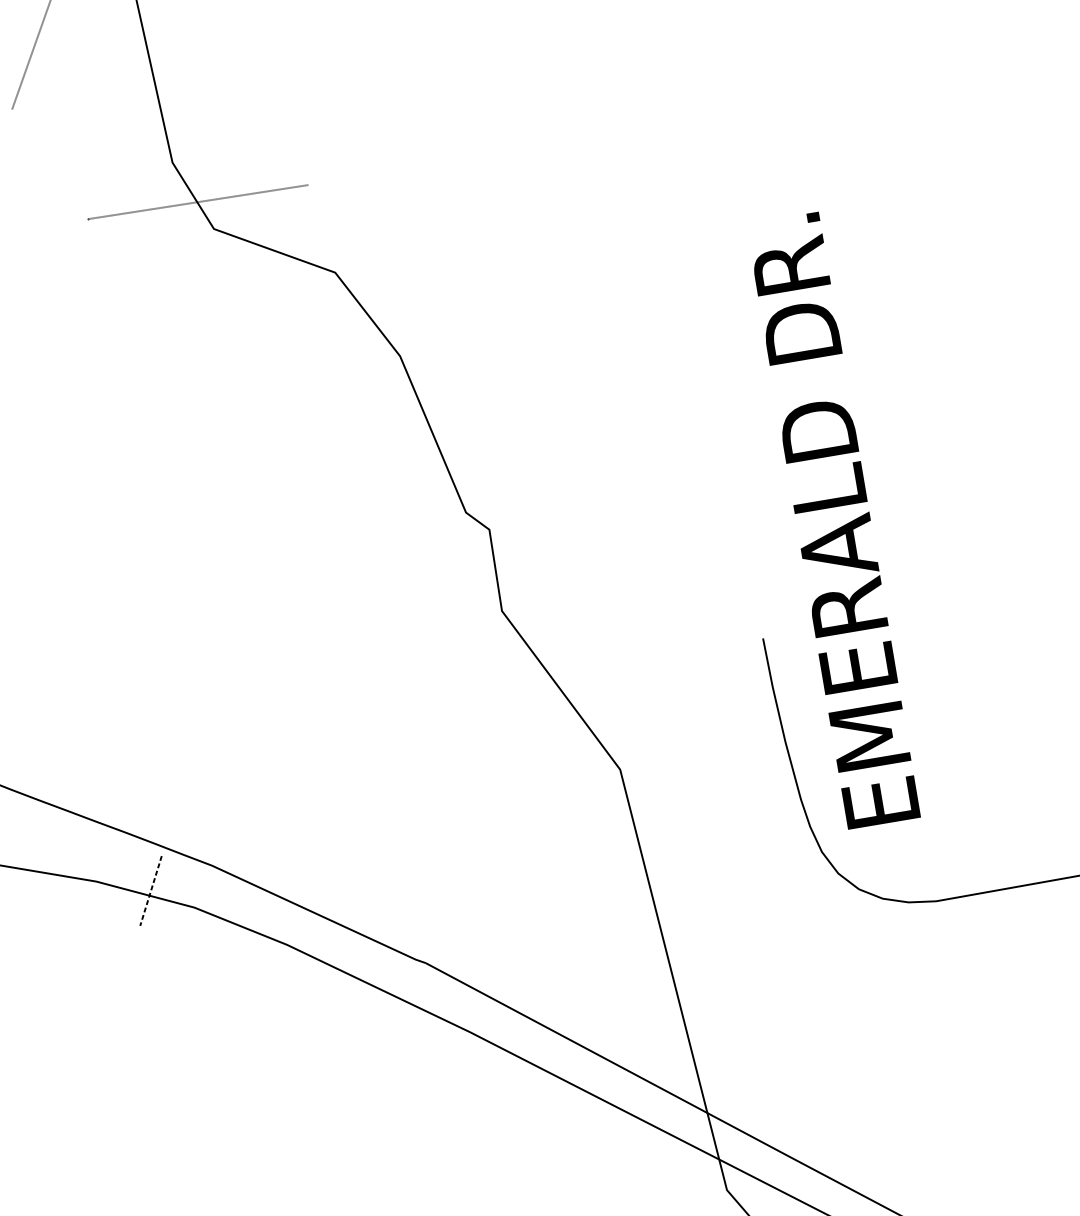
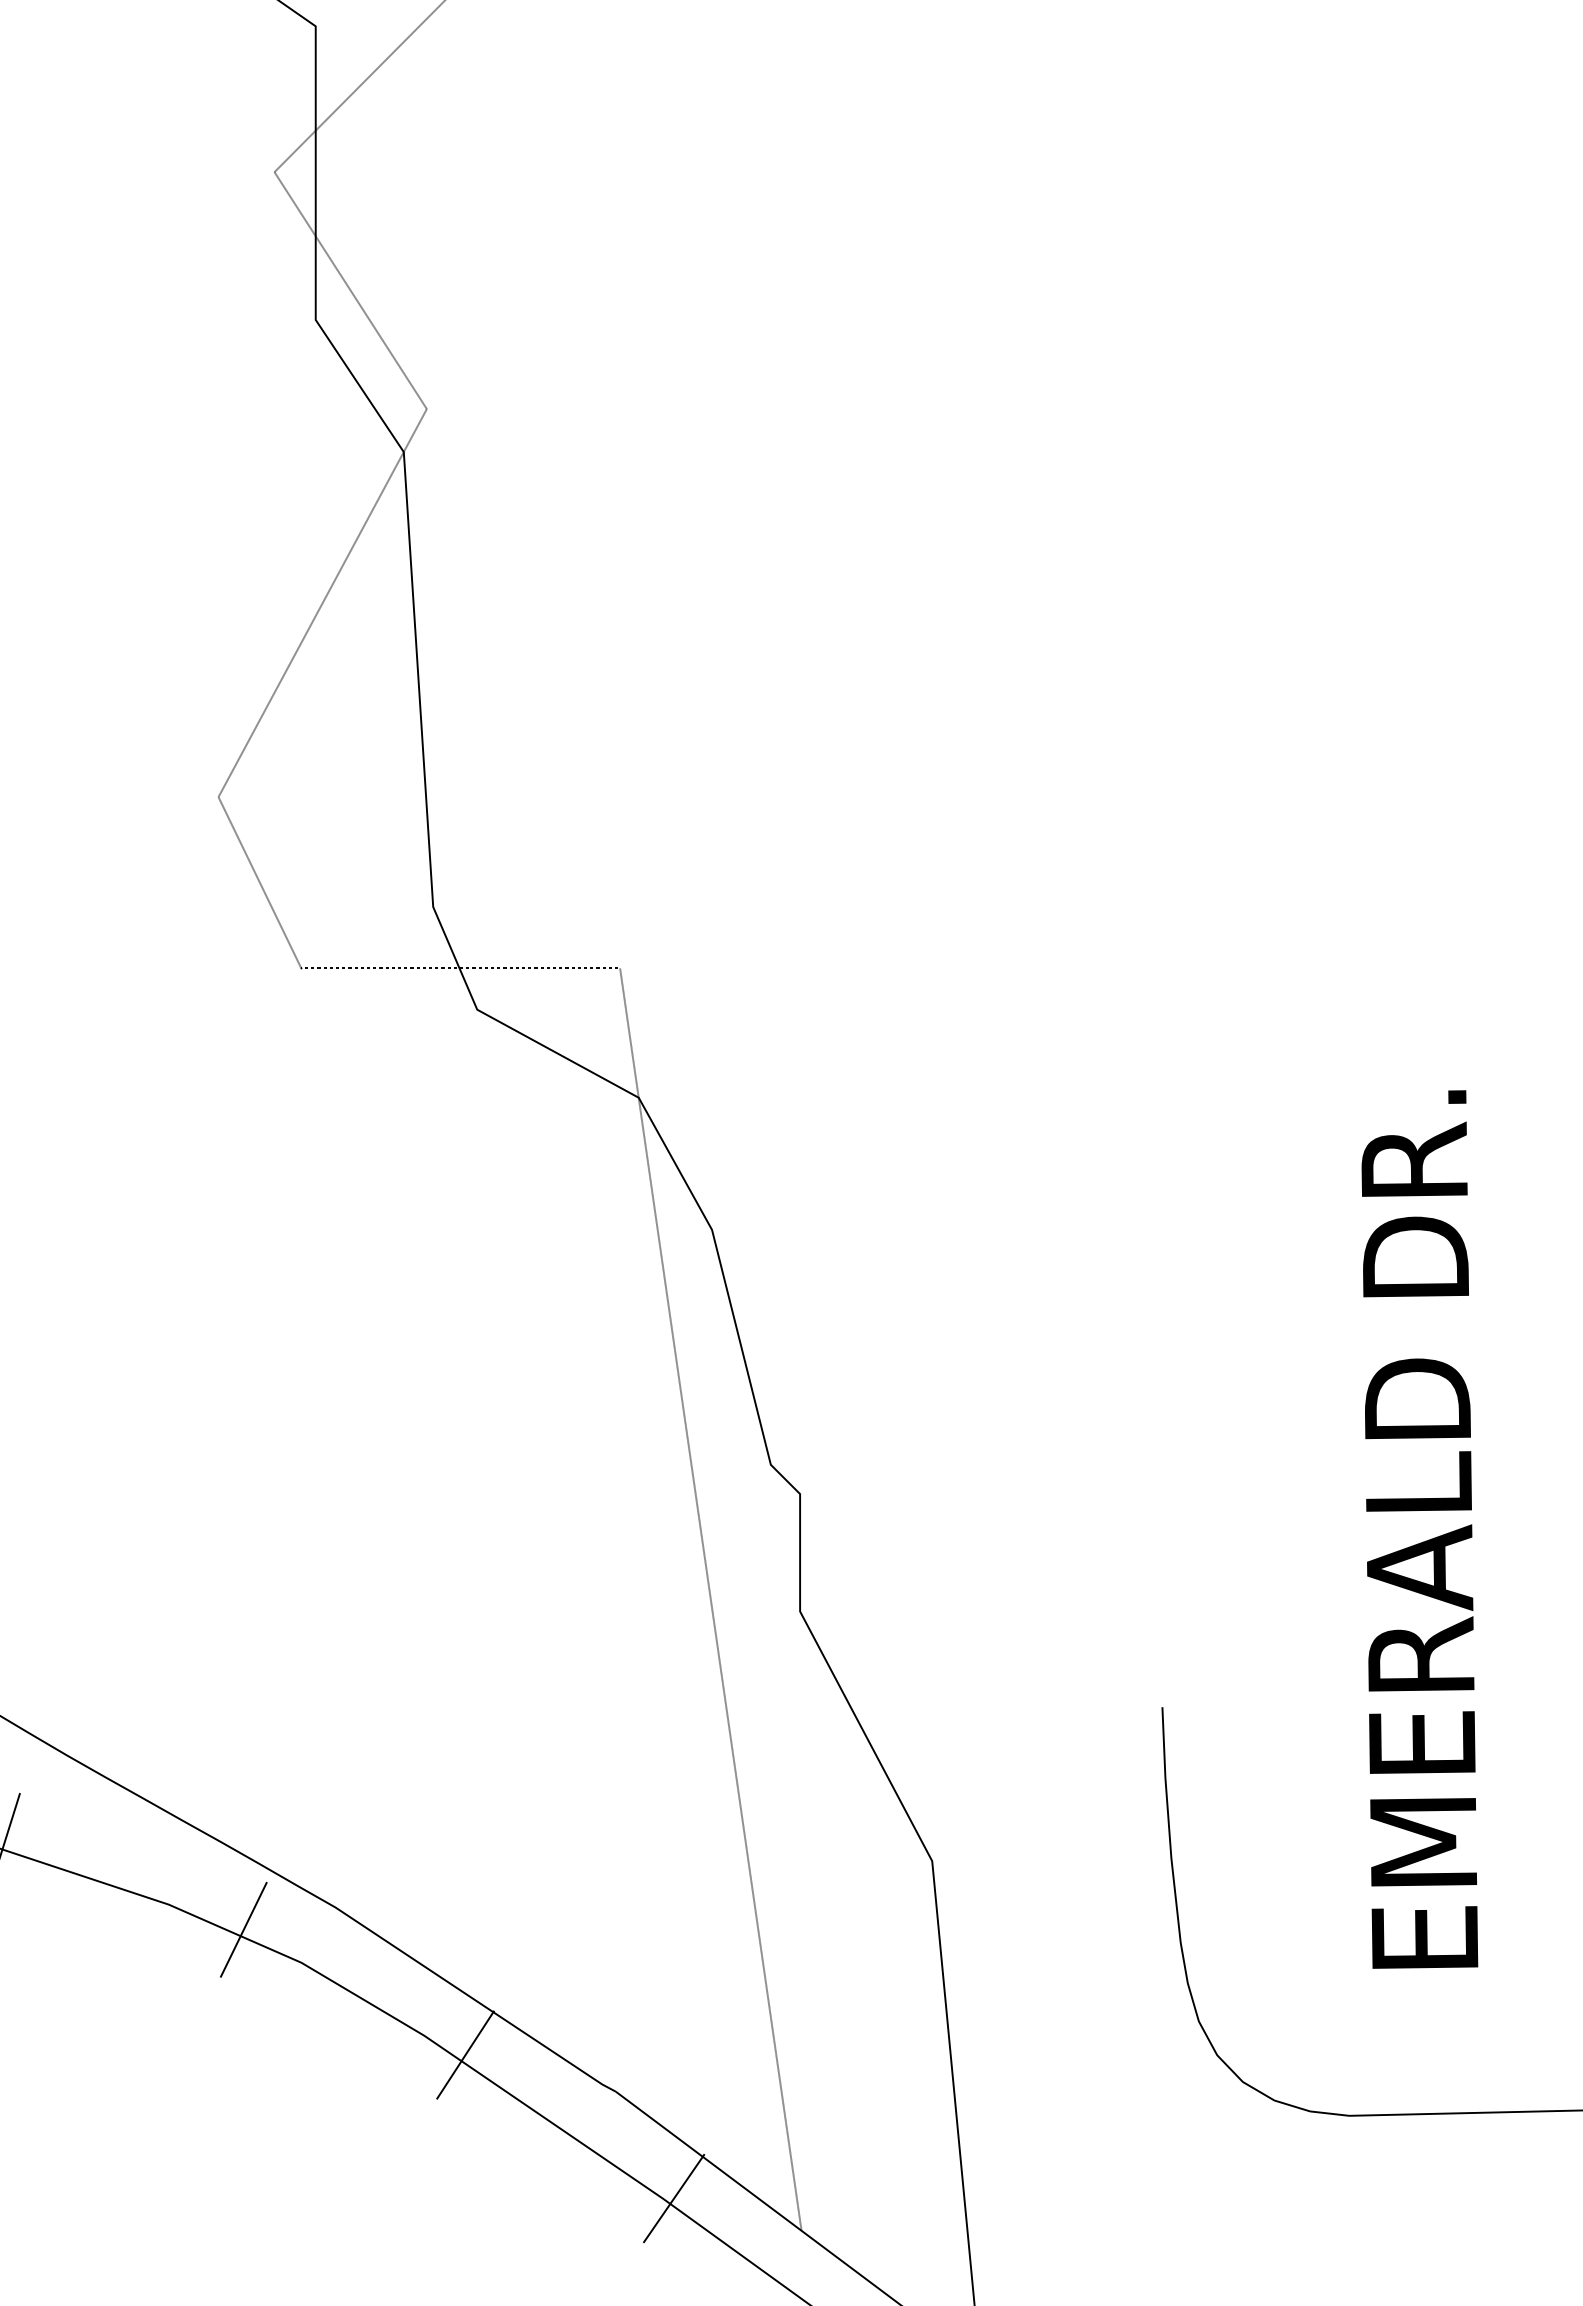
line: (49, 164) -> (259, 882), added
text: (833, 520) -> (1419, 1529), moved
line: (438, 612) -> (710, 1599), added
line: (150, 891) -> (243, 1930), dashed -> solid
line: (317, 953) -> (465, 2054), added
line: (477, 1030) -> (674, 2198), added

